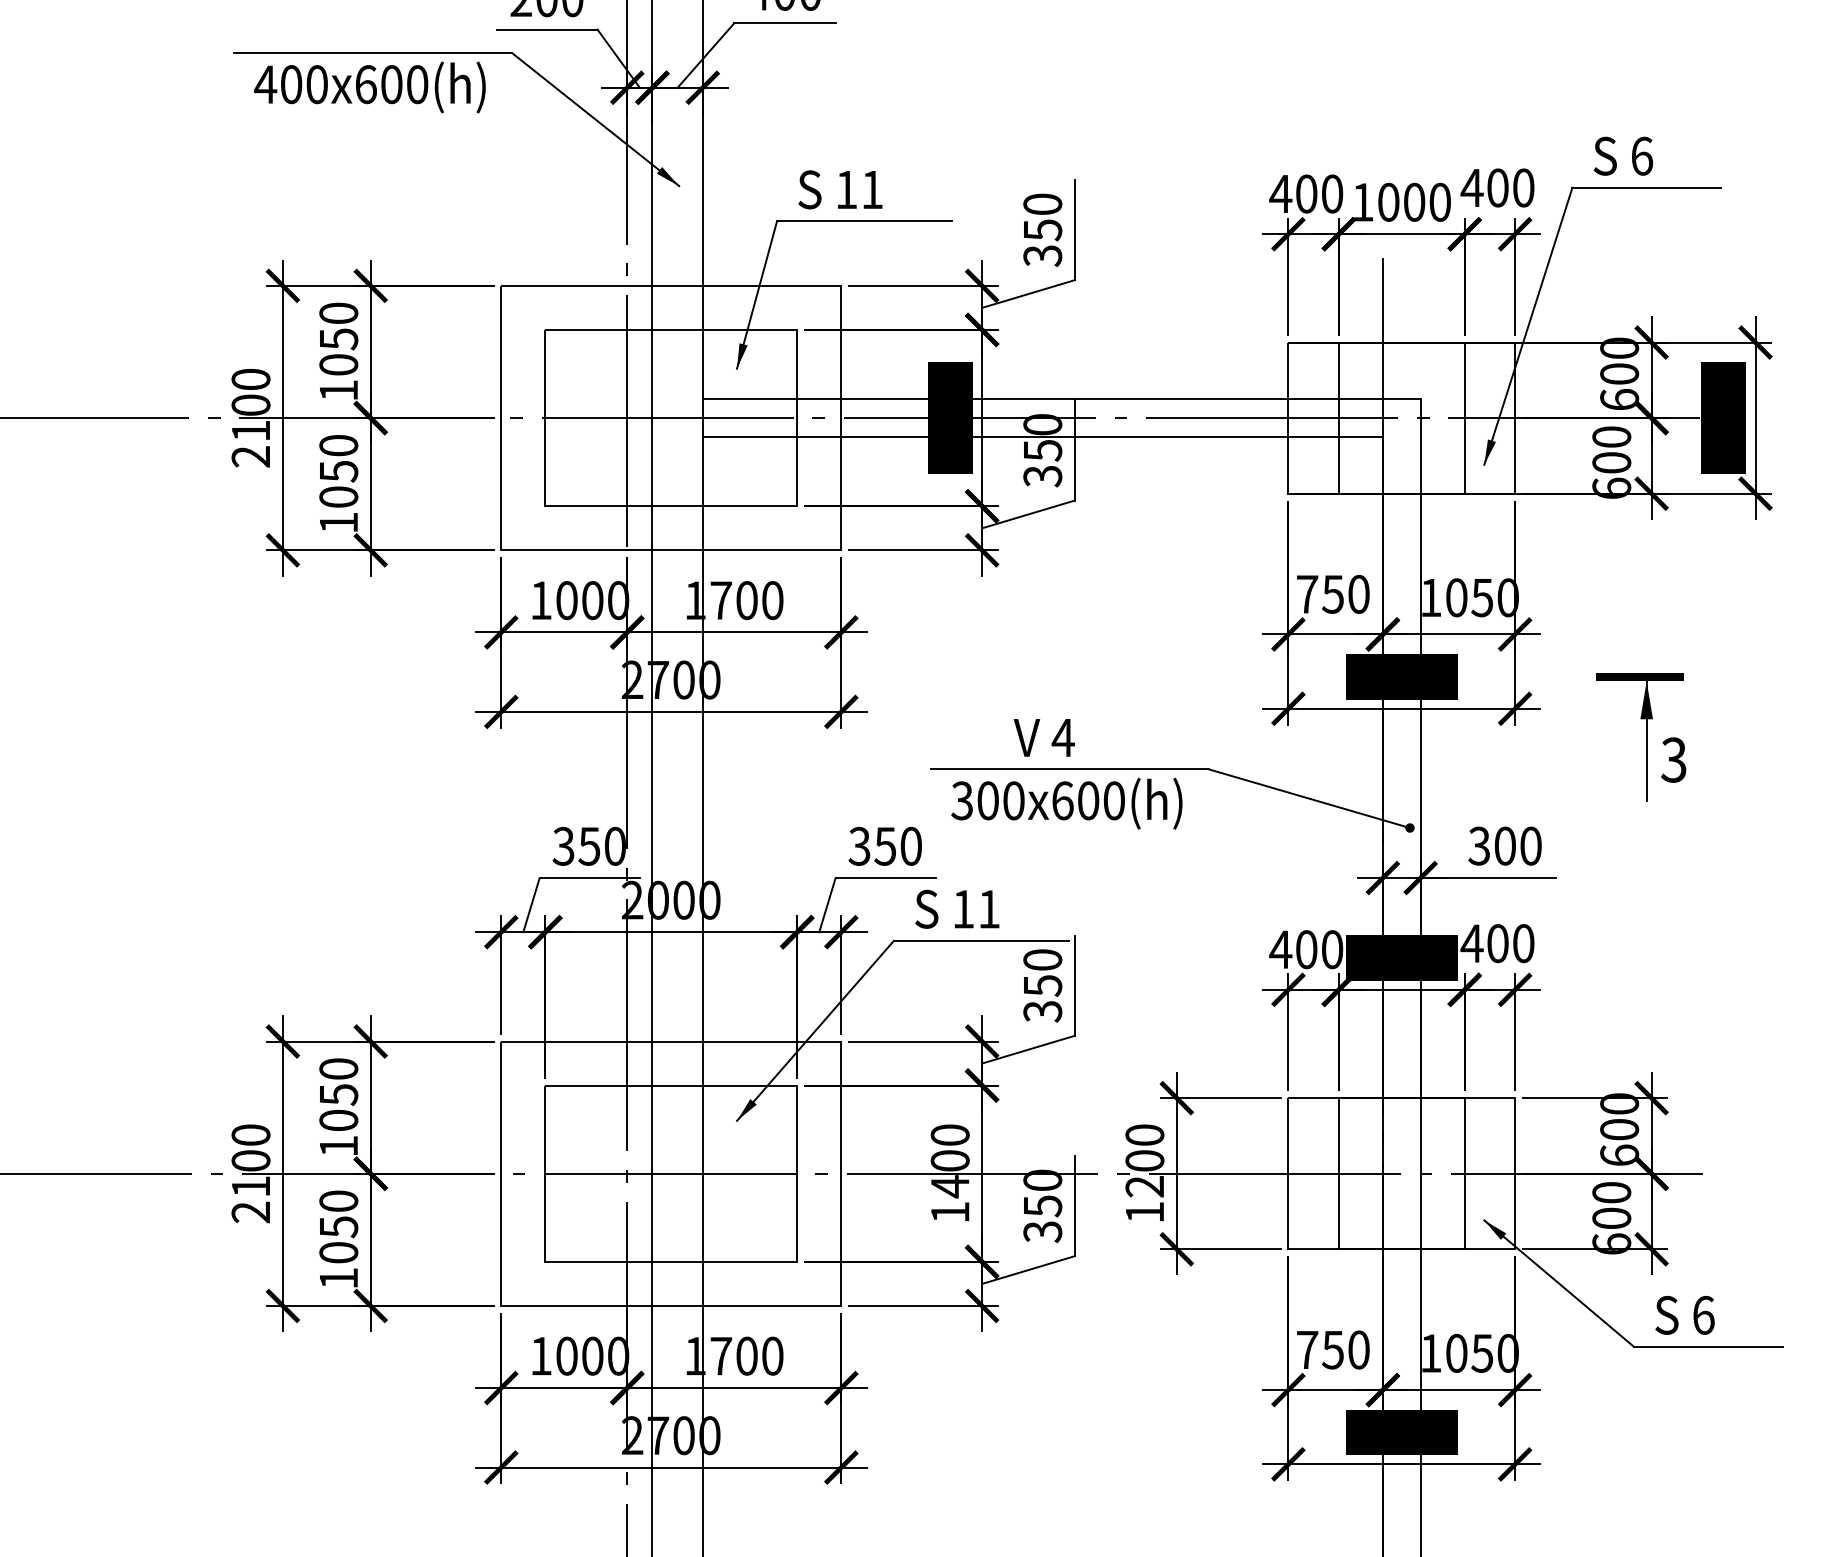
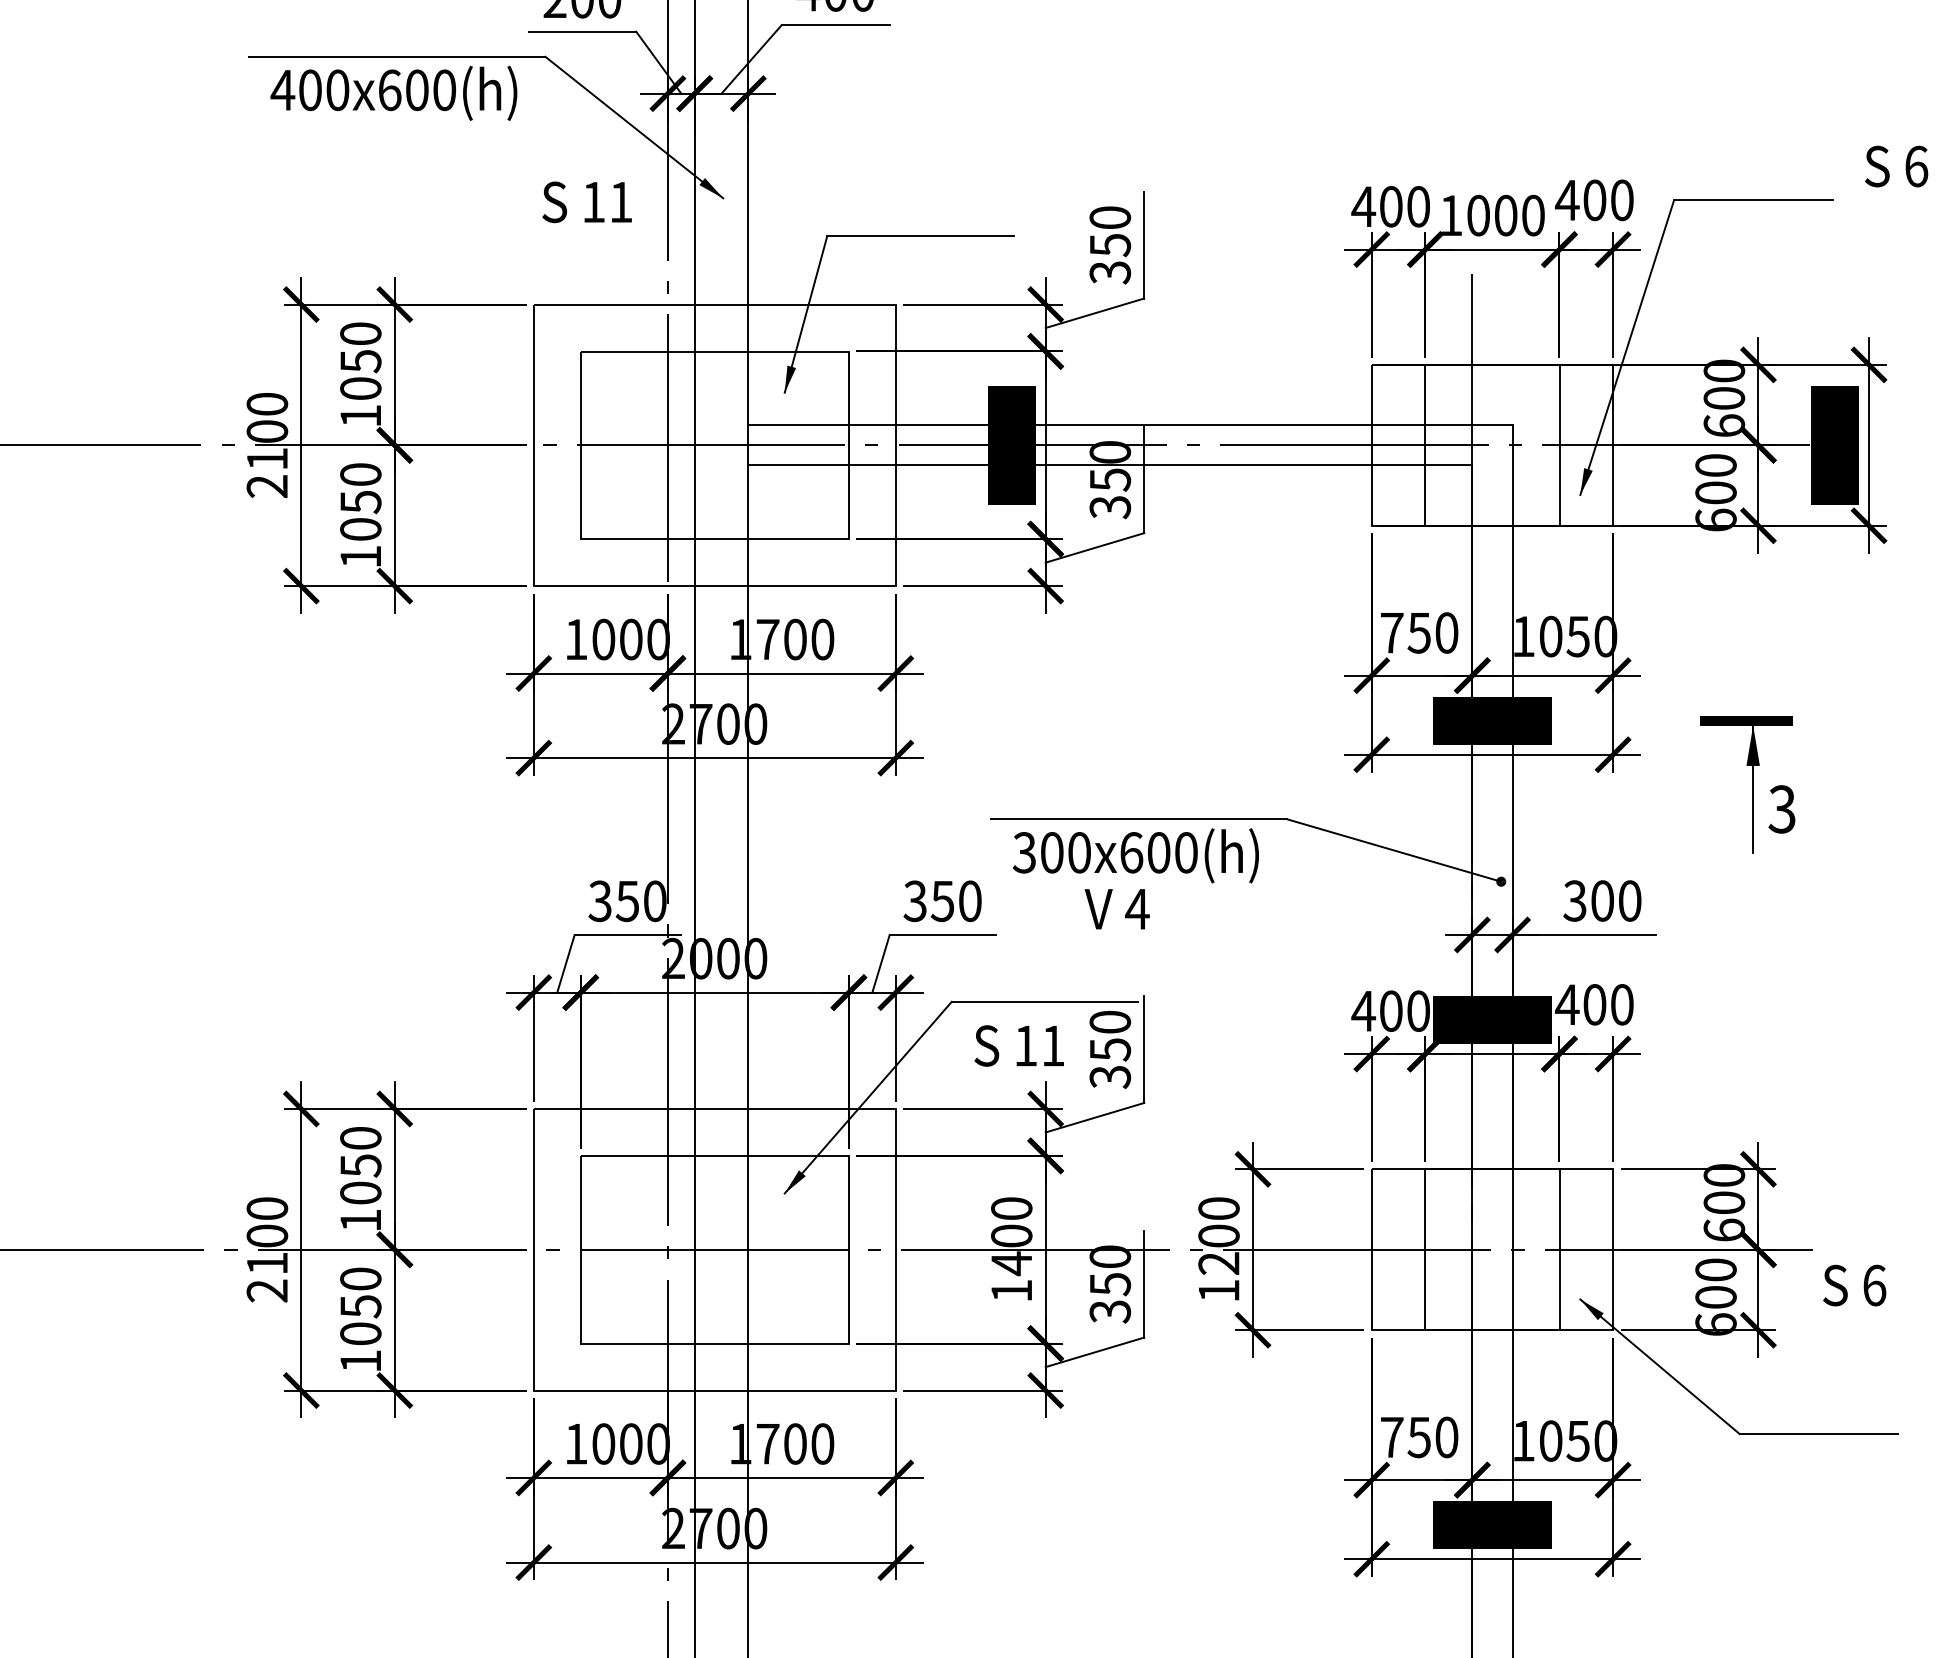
text: (1622, 155) -> (1895, 165), moved
text: (840, 189) -> (587, 201), moved
text: (1043, 737) -> (1116, 908), moved
text: (957, 908) -> (1019, 1045), moved
text: (1684, 1314) -> (1854, 1284), moved

